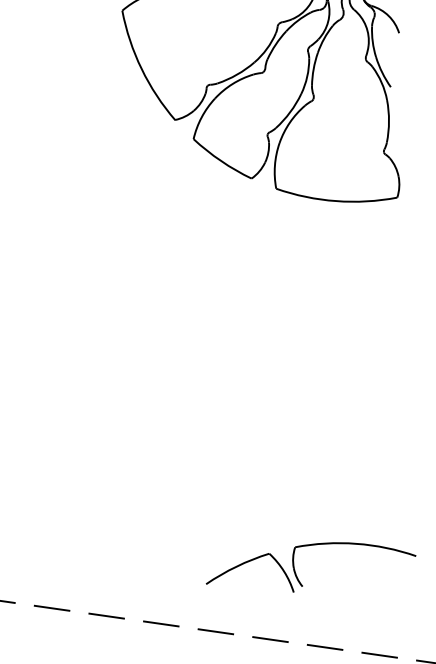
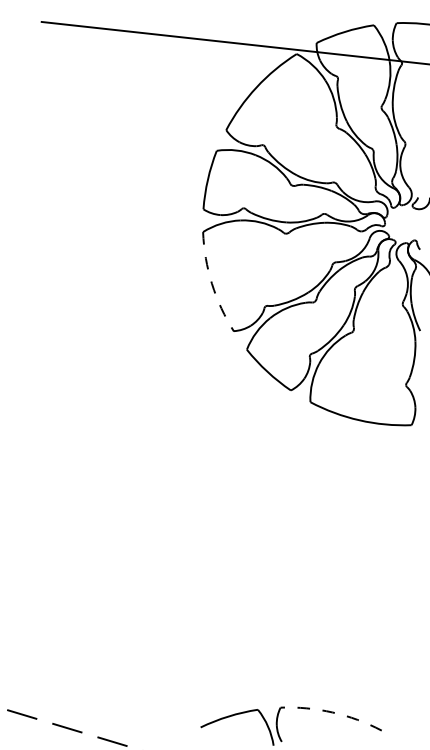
arc: (141, 68) -> (211, 283), solid -> dashed
arc: (356, 543) -> (332, 712), solid -> dashed

